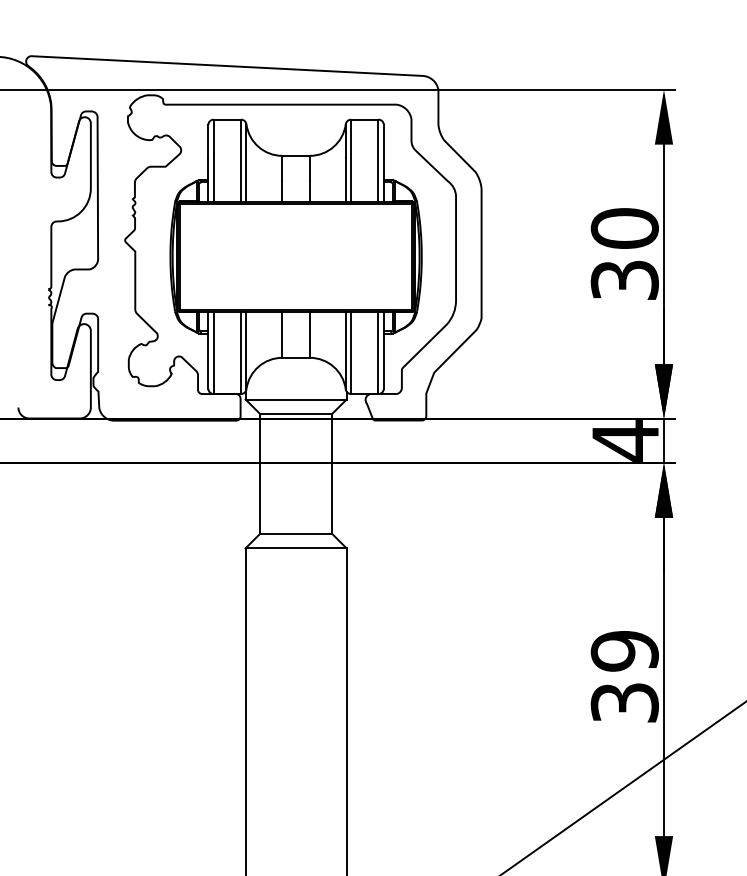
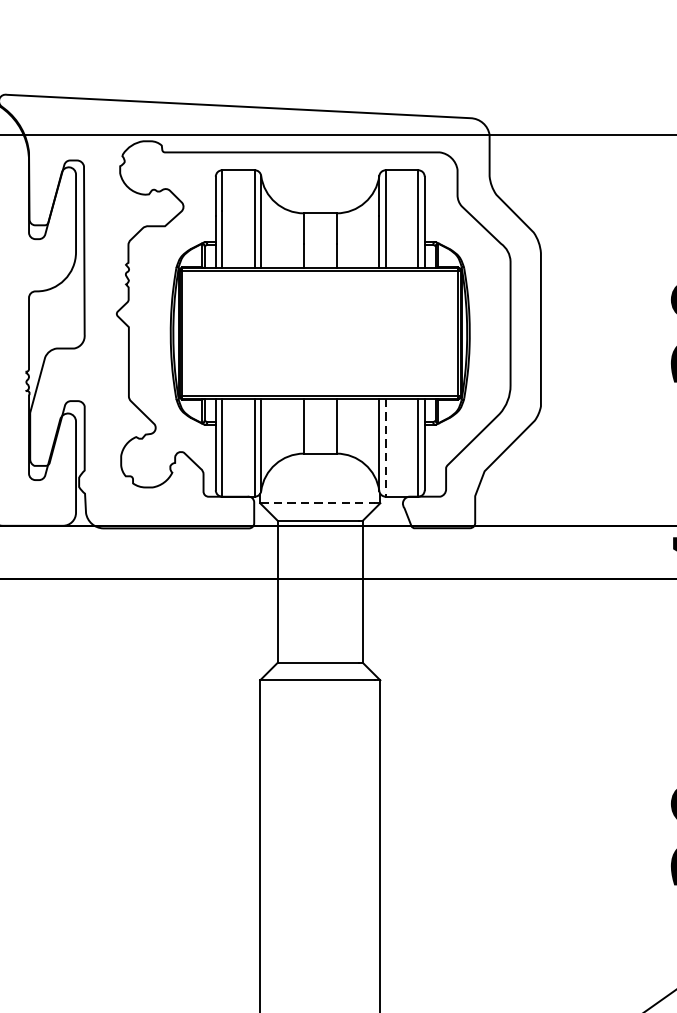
line: (351, 353) -> (386, 448), solid -> dashed
line: (294, 399) -> (318, 503), solid -> dashed

